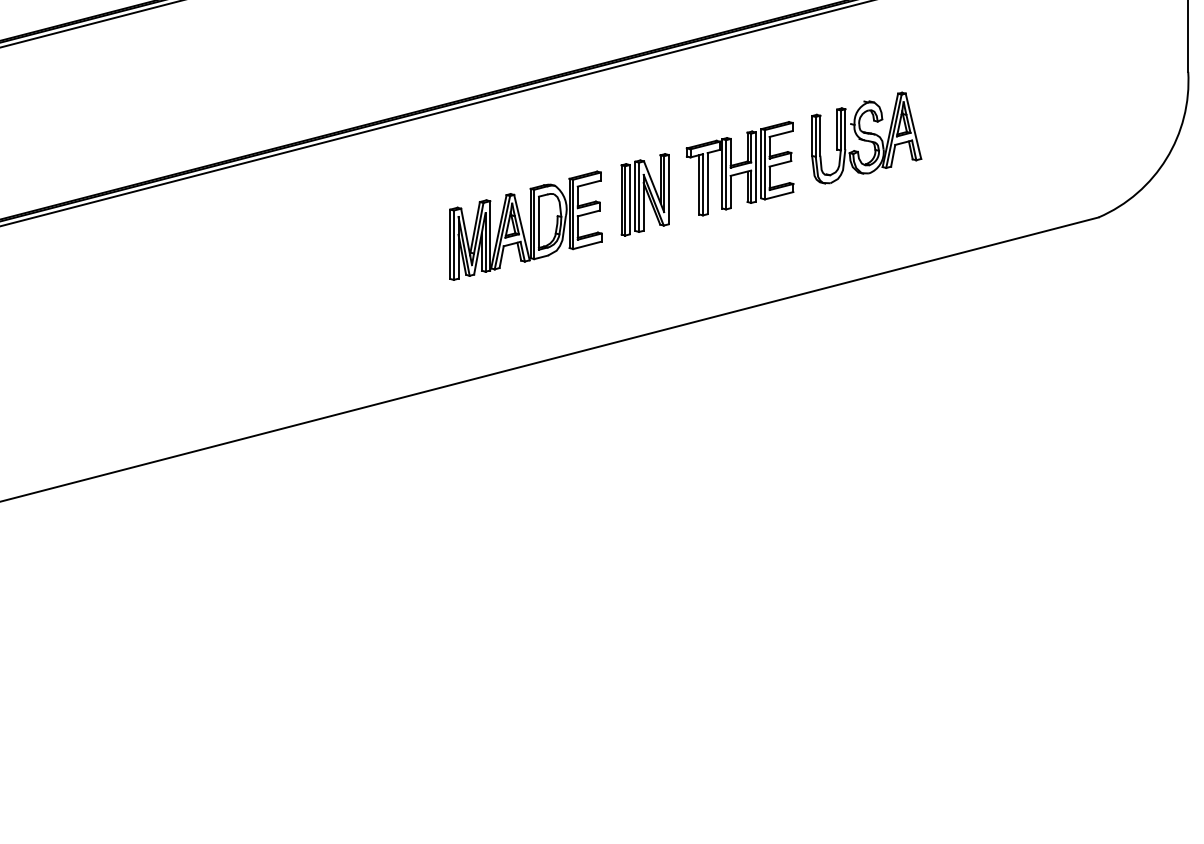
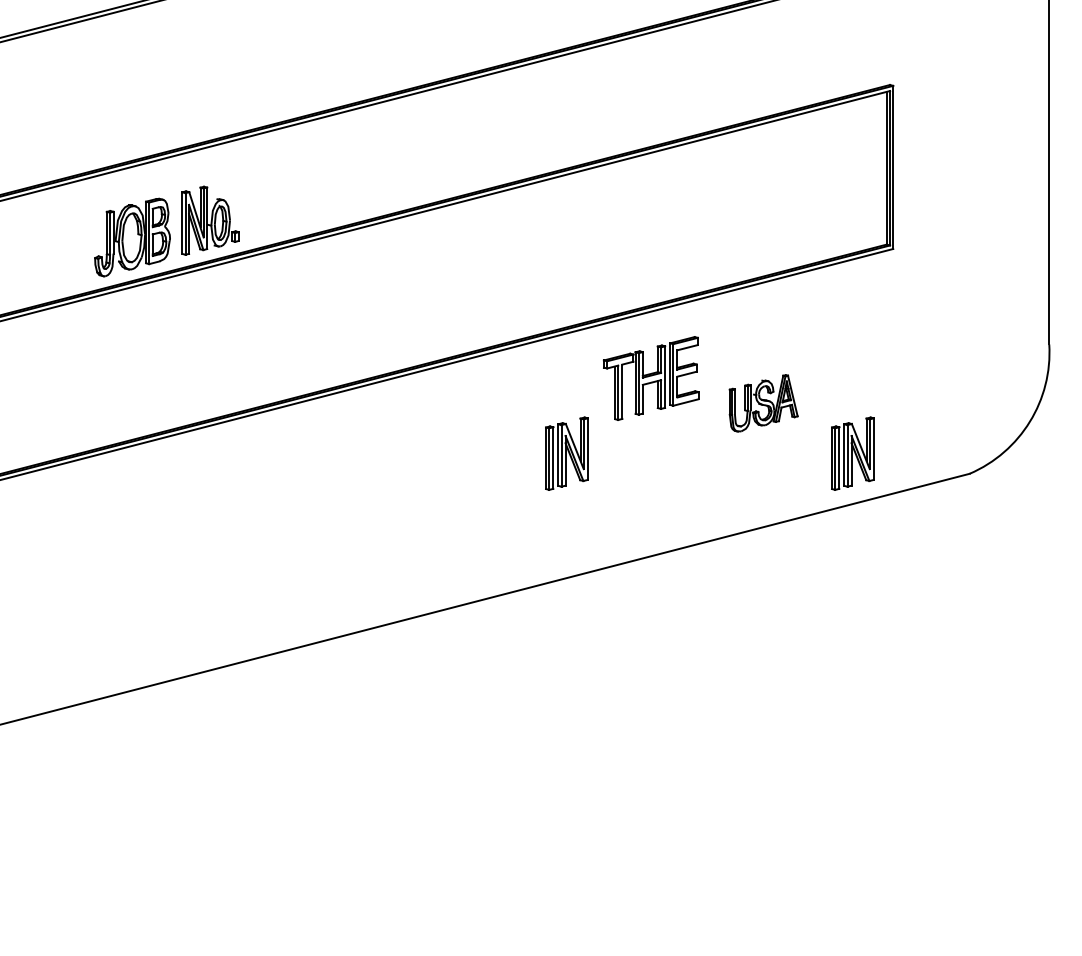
part: (866, 138) -> (763, 403), size x0.7
part: (740, 168) -> (651, 378), moved
part: (966, 194) -> (852, 453), added
part: (525, 226) -> (460, 481), removed

